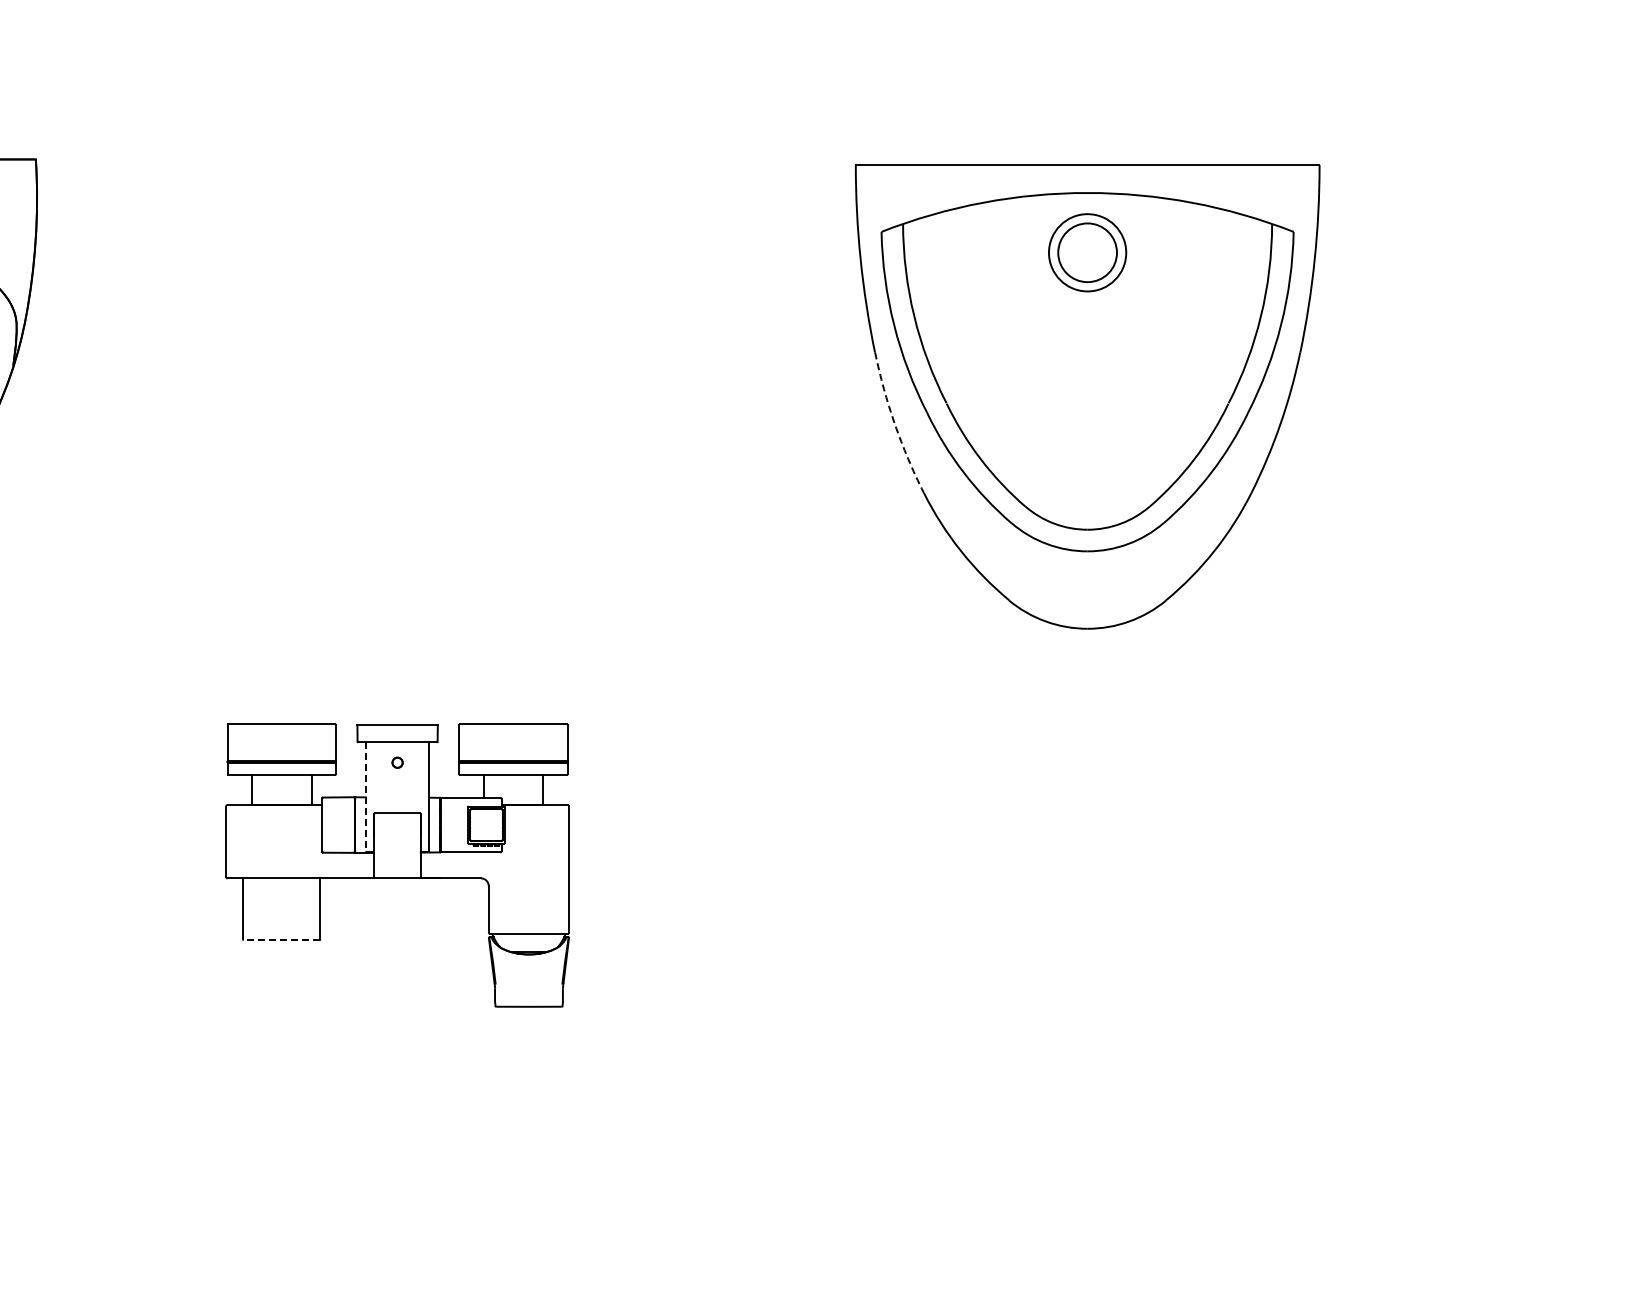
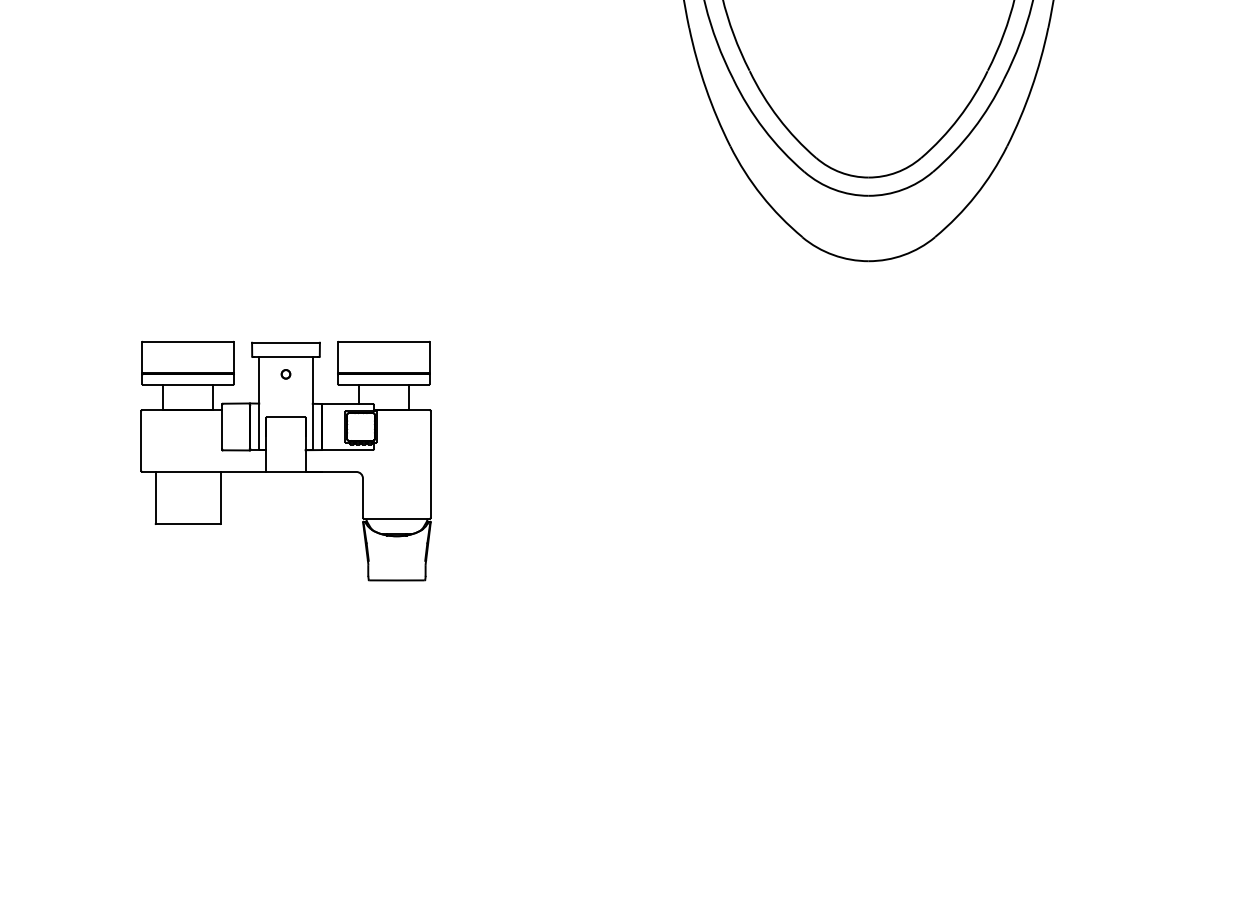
arc: (894, 424) -> (705, 88), dashed -> solid
line: (365, 797) -> (258, 403), dashed -> solid
line: (281, 940) -> (187, 524), dashed -> solid

